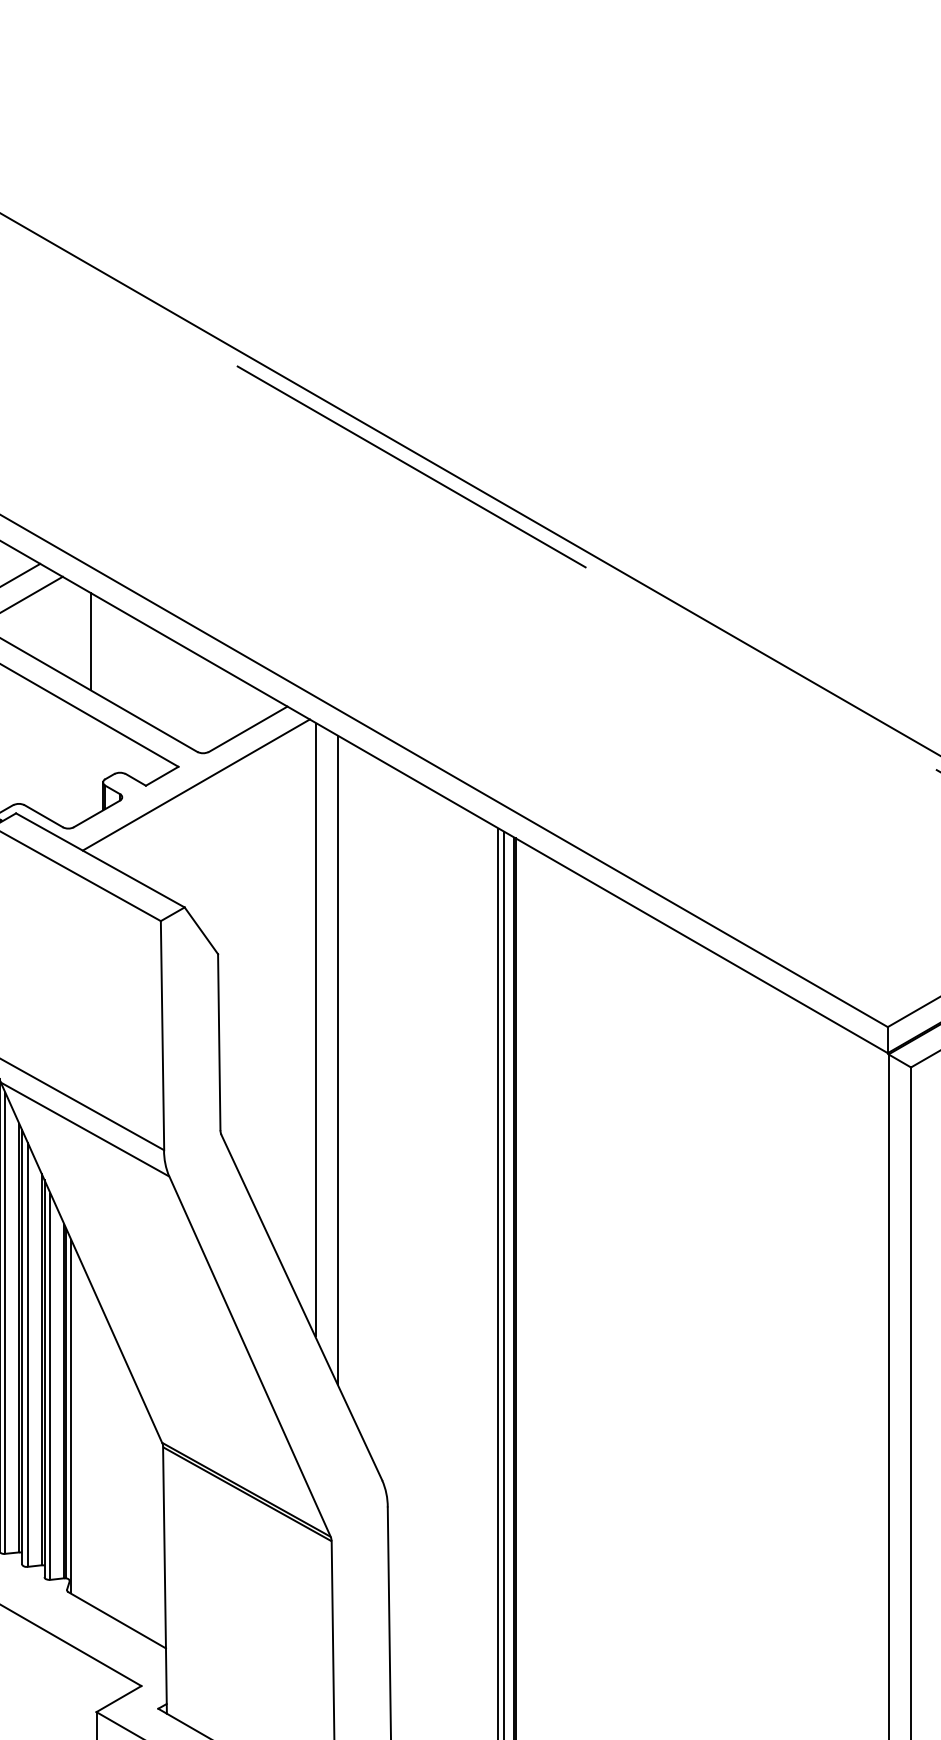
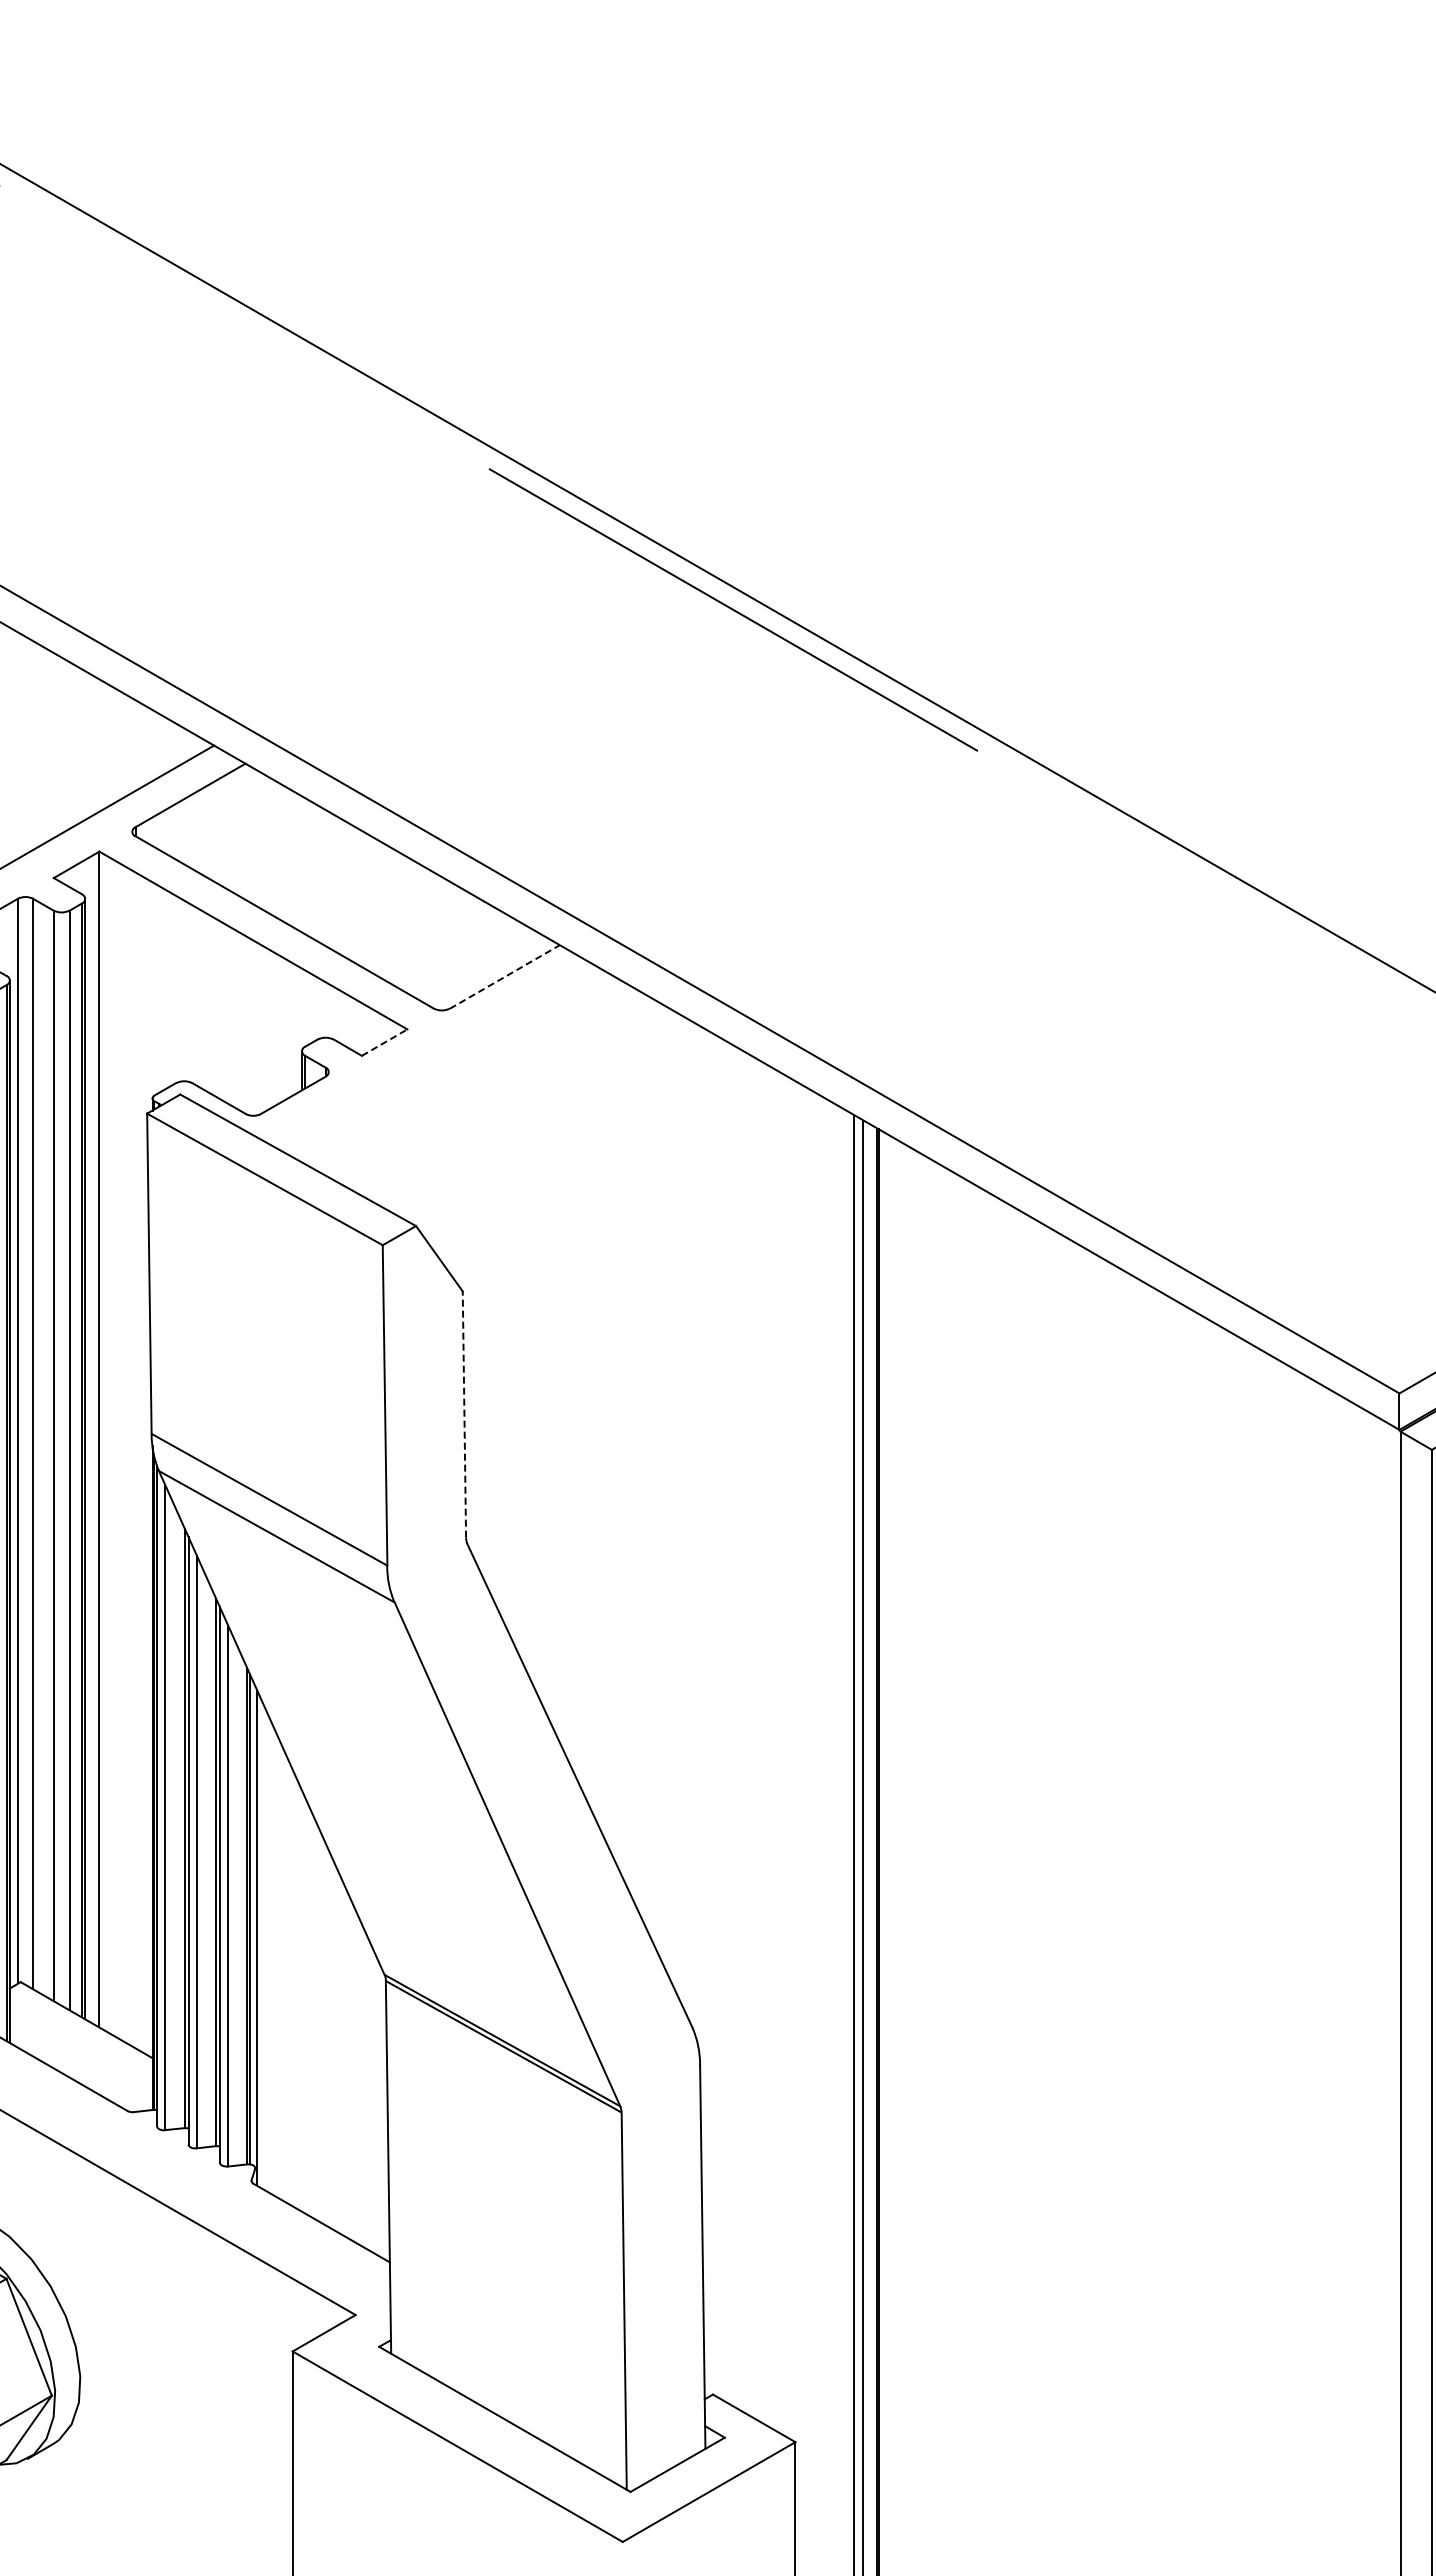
line: (90, 641) -> (284, 854), removed
line: (247, 728) -> (504, 976), solid -> dashed
line: (162, 776) -> (385, 1042), solid -> dashed
line: (196, 784) -> (432, 1054), removed
line: (315, 1030) -> (599, 1397), removed
line: (219, 1042) -> (464, 1414), solid -> dashed
line: (338, 1060) -> (630, 1439), removed

